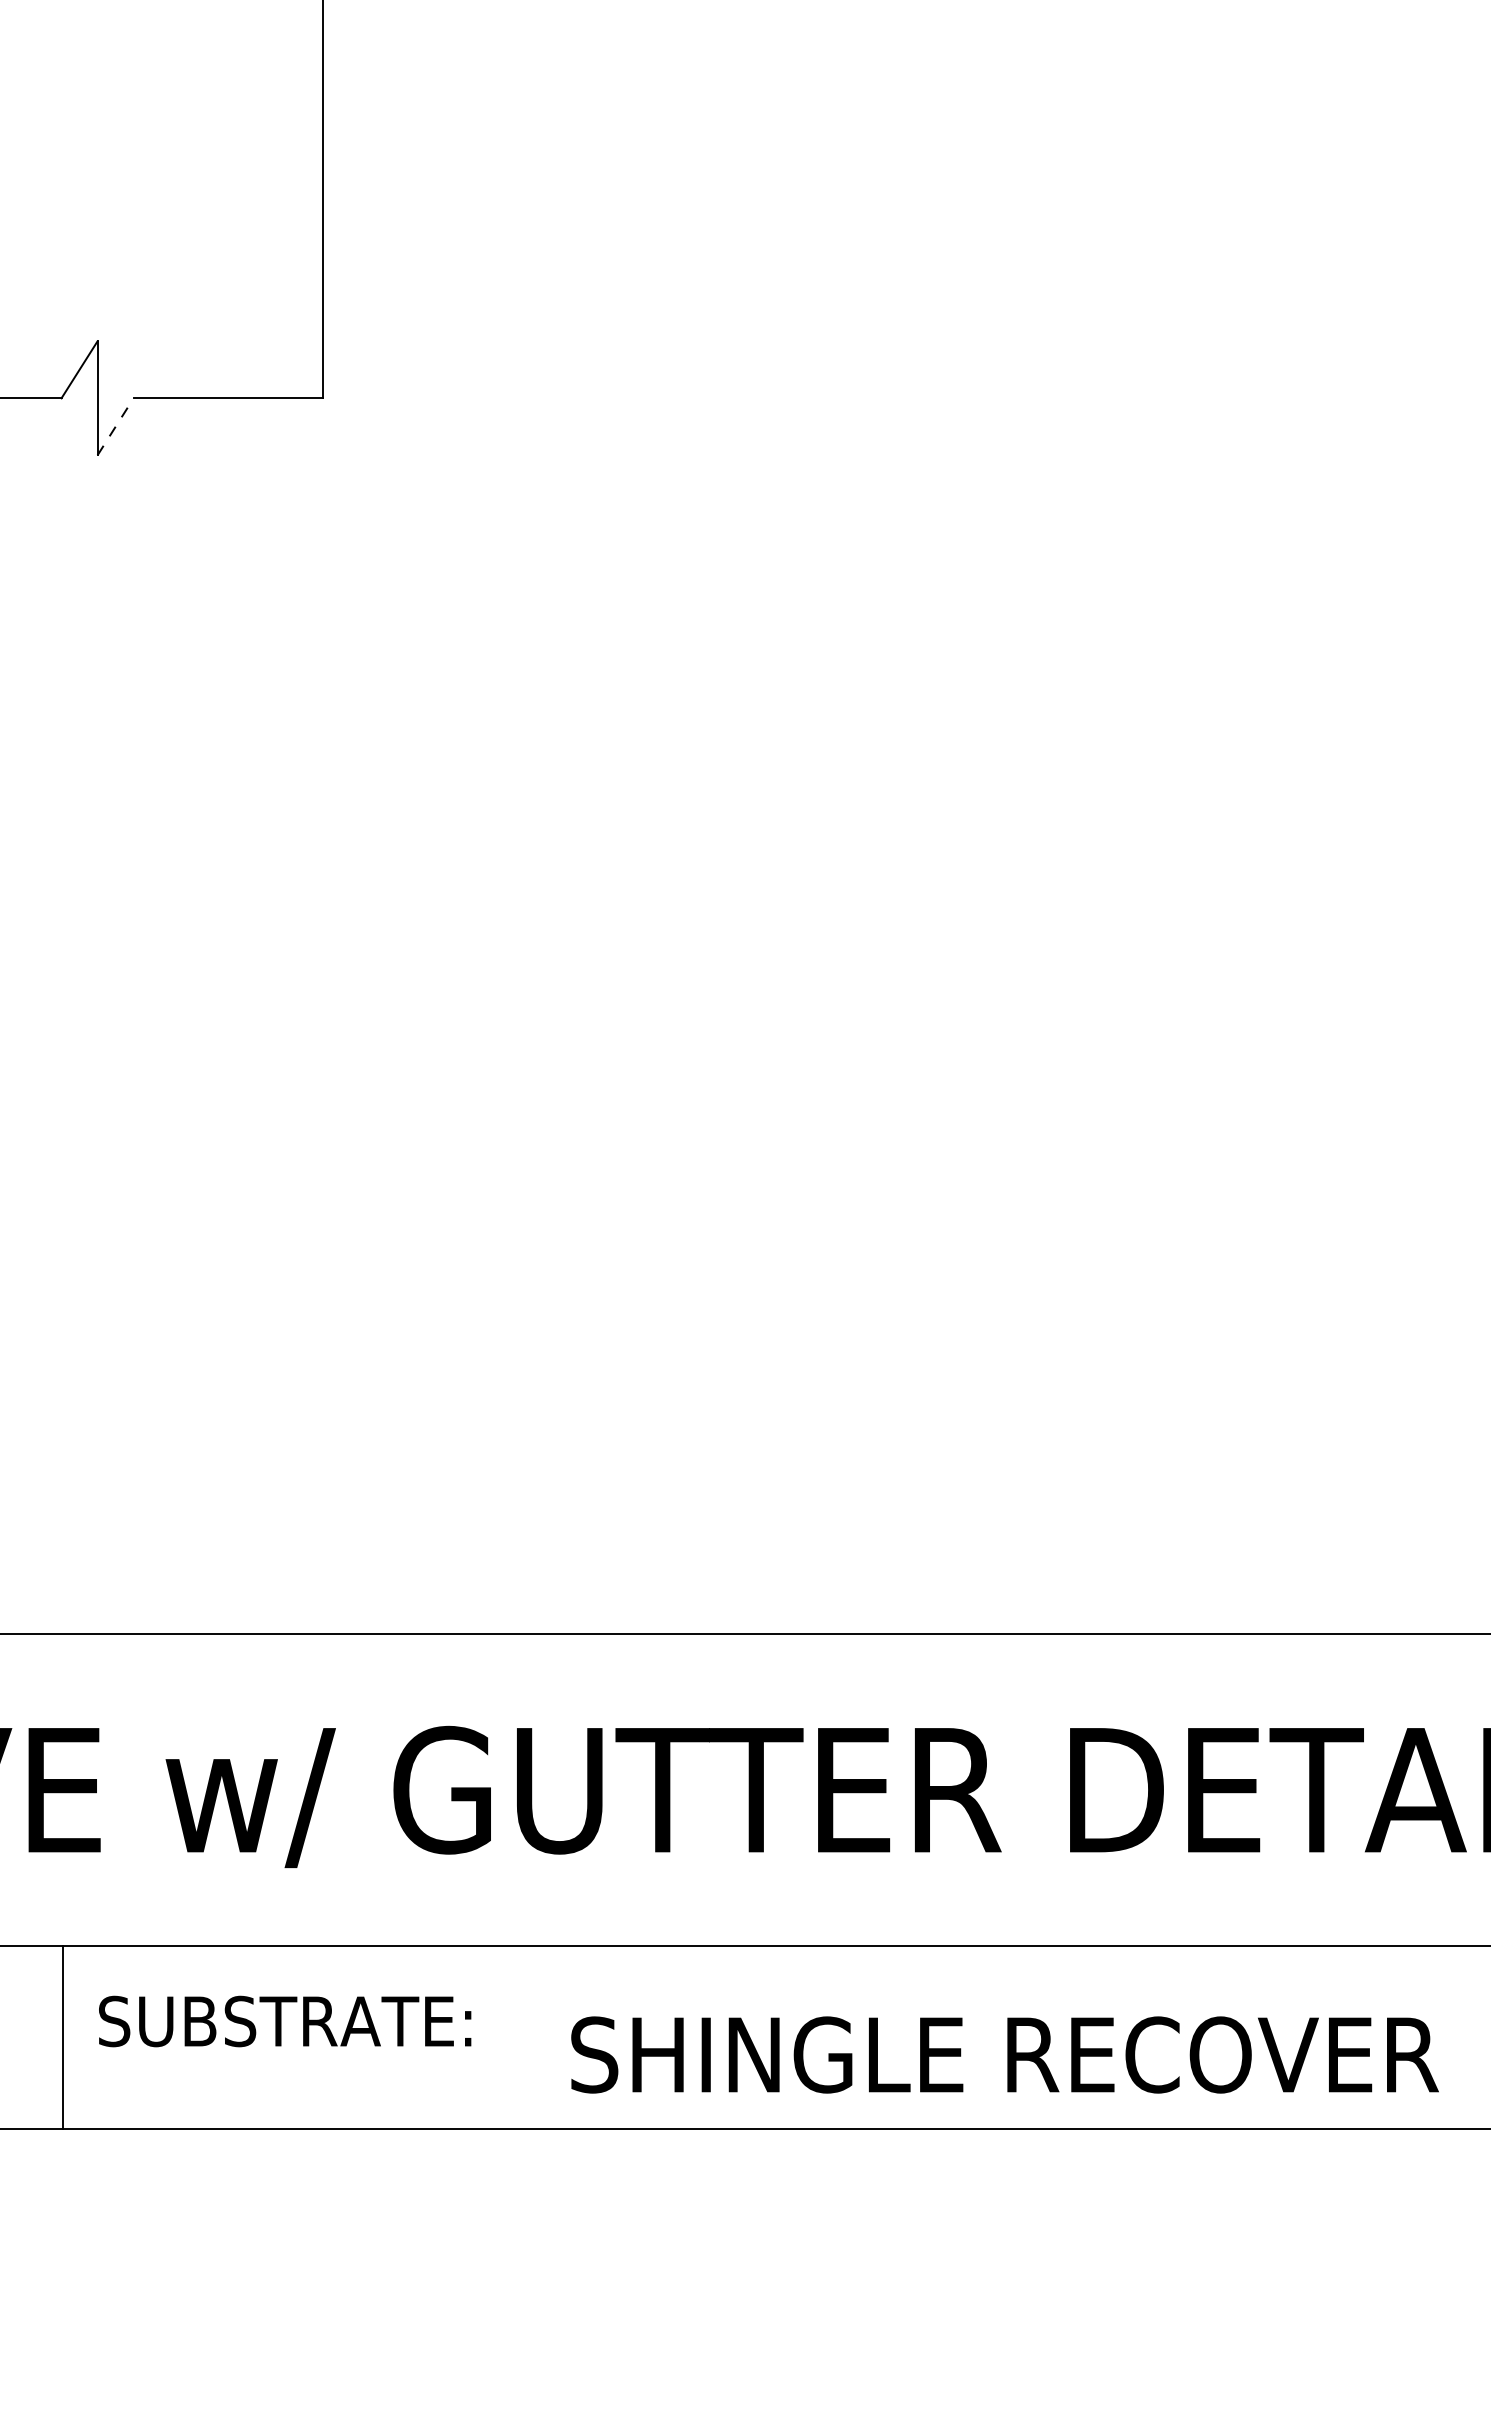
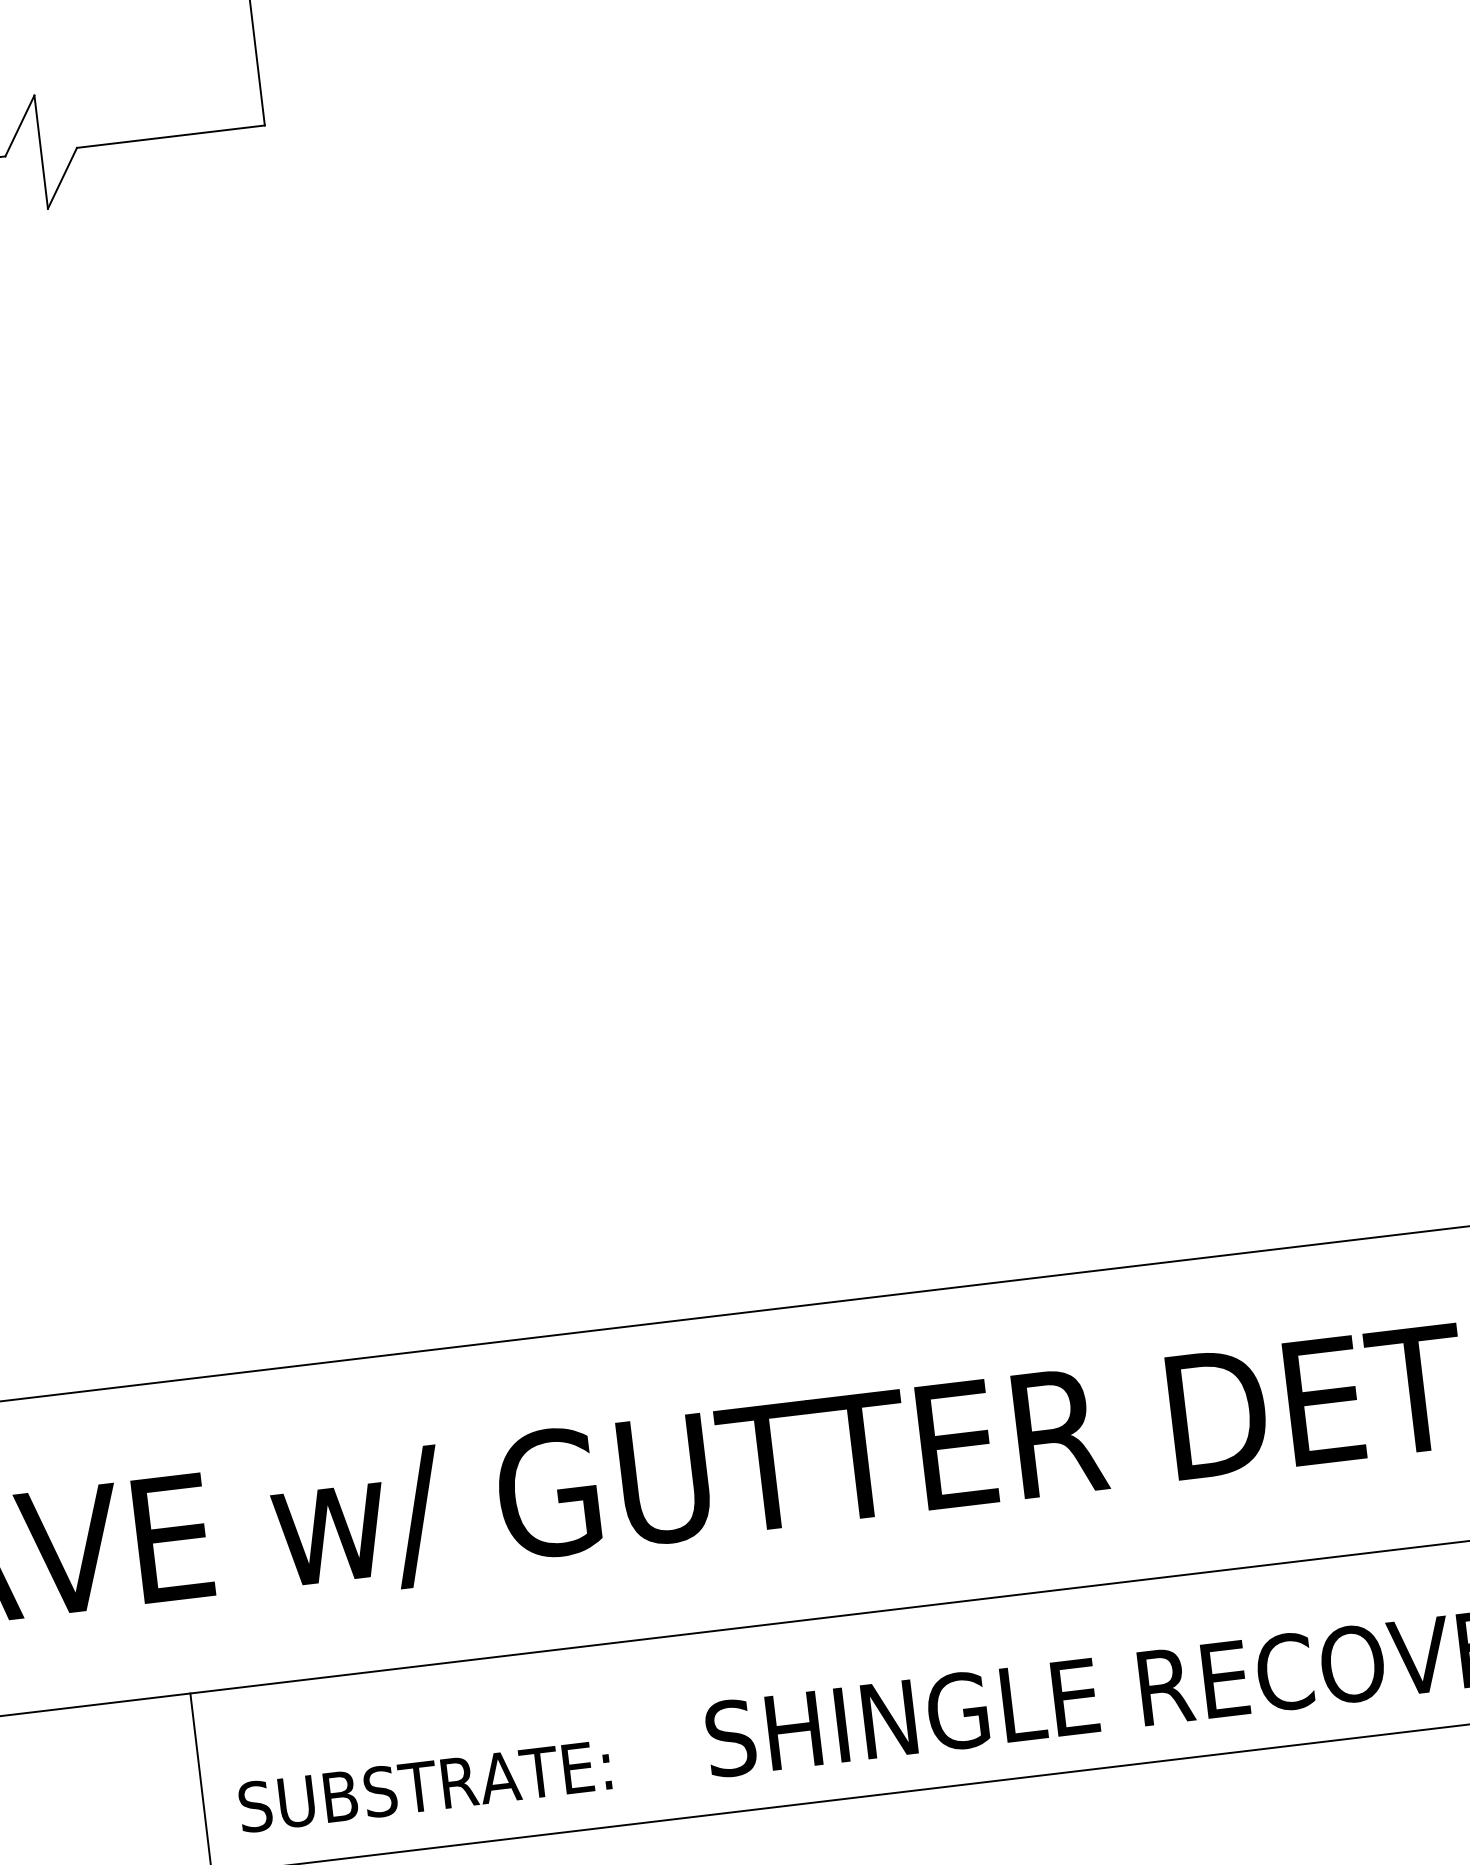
line: (115, 426) -> (62, 178), dashed -> solid
text: (285, 2021) -> (425, 1786), moved

